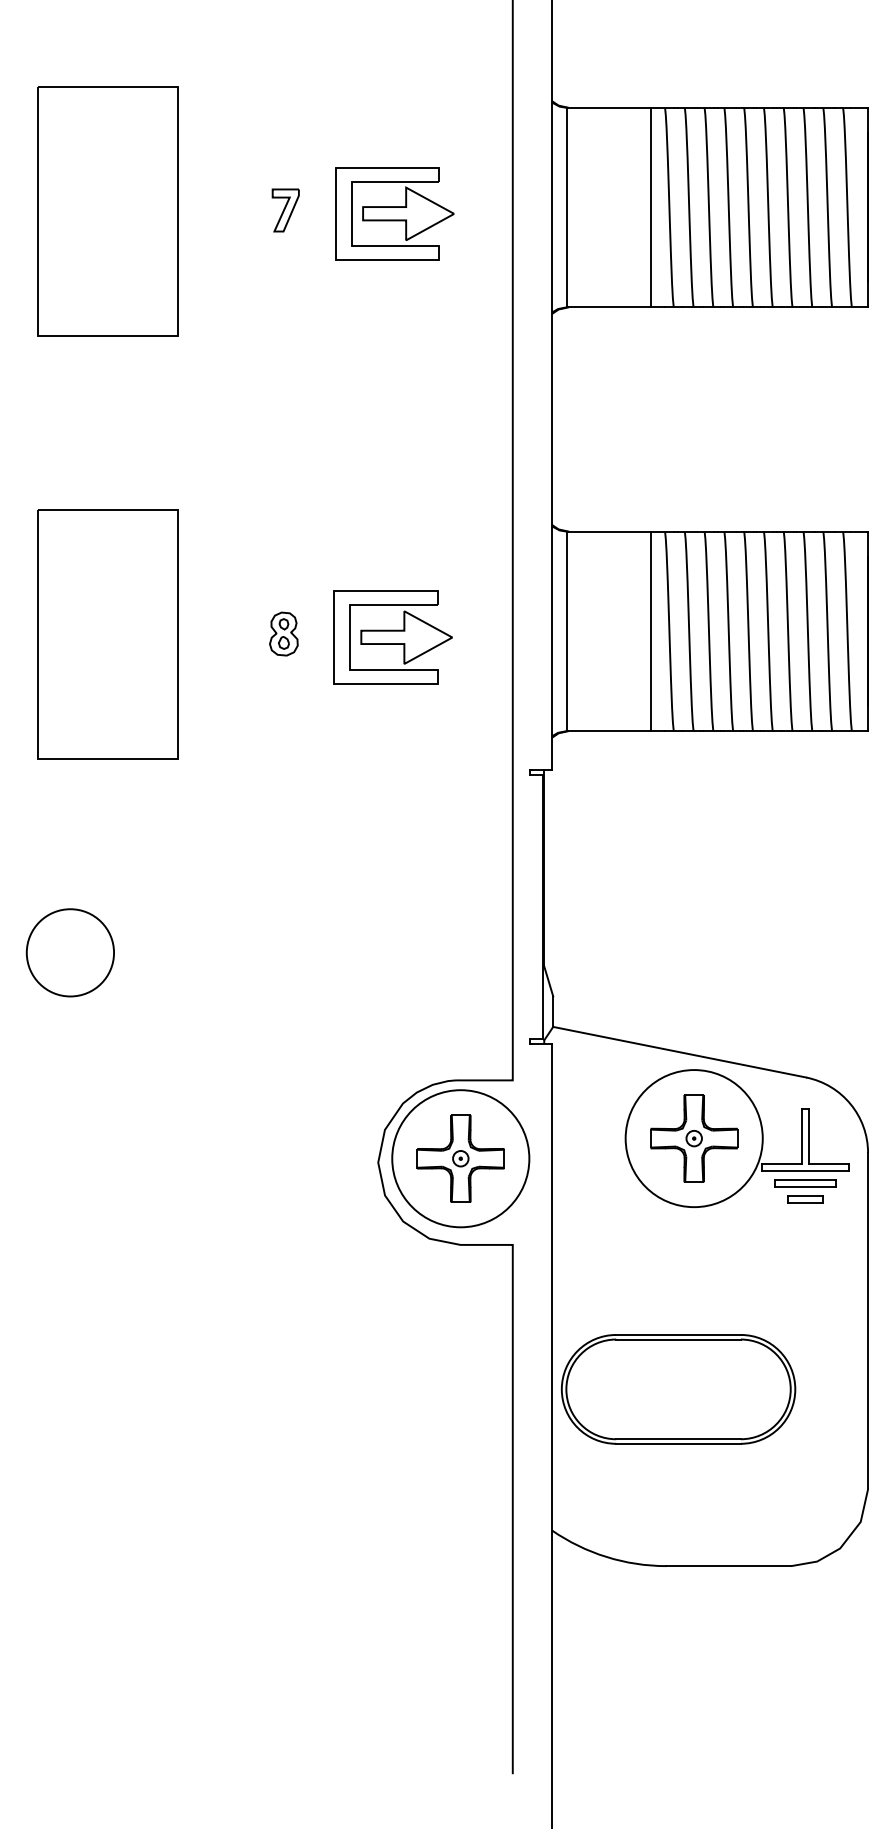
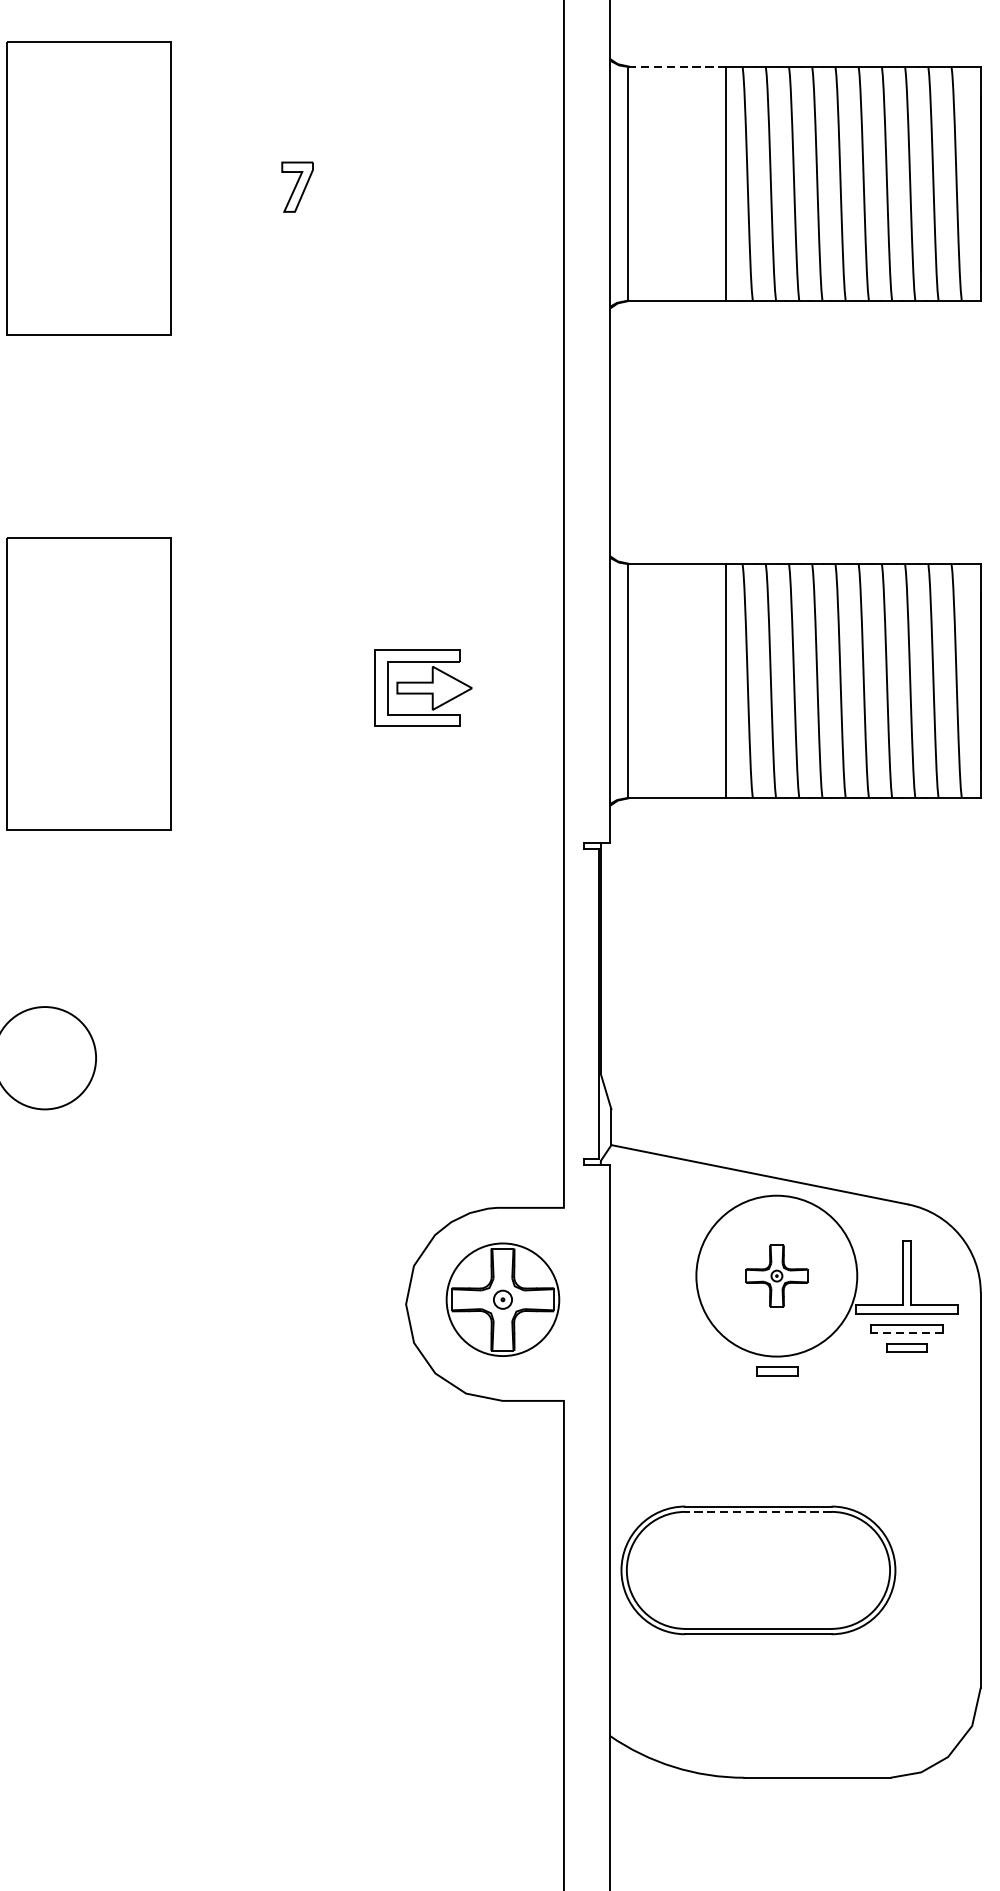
line: (609, 107) -> (677, 66), solid -> dashed
part: (394, 213) -> (425, 190), removed
part: (283, 633) -> (294, 683), removed
part: (392, 637) -> (422, 688), size x0.7
part: (694, 1138) -> (777, 1276), size x0.6
circle: (460, 1158) -> (502, 1299), size x0.7
line: (805, 1187) -> (907, 1333), solid -> dashed
part: (695, 1219) -> (778, 1371), added
line: (678, 1339) -> (758, 1511), solid -> dashed

